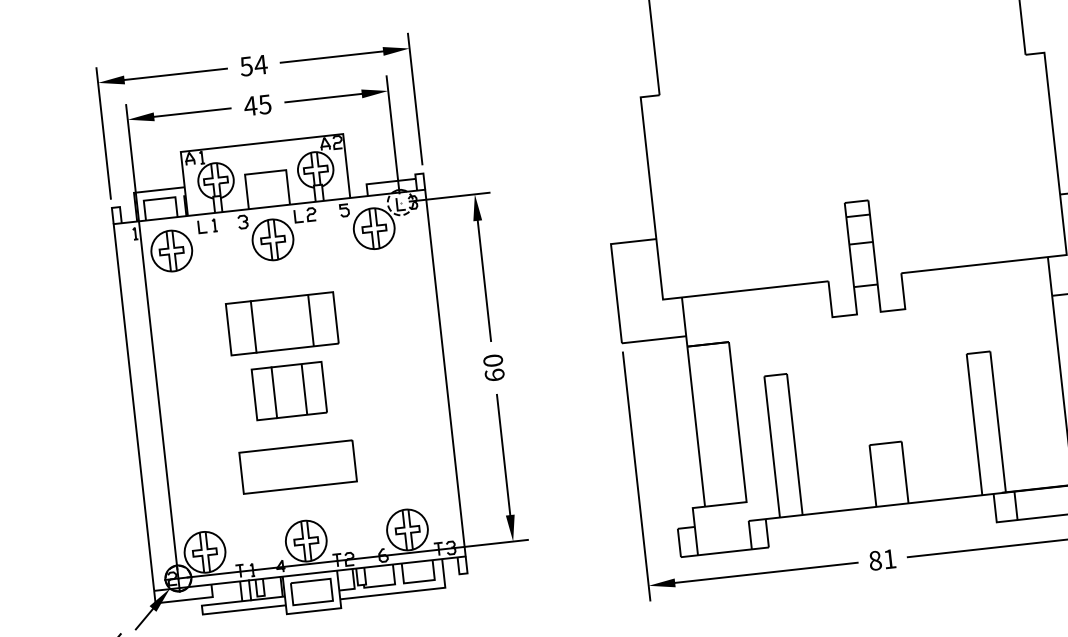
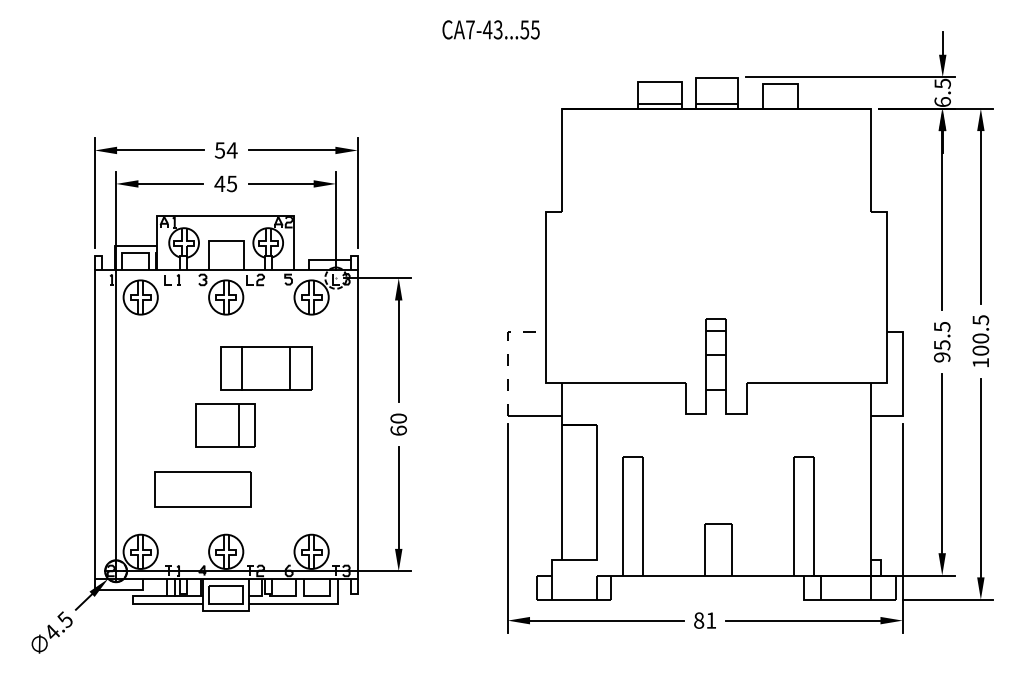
line: (613, 270) -> (507, 354), solid -> dashed
part: (282, 323) -> (266, 368), moved
line: (274, 391) -> (213, 424), removed
part: (297, 467) -> (202, 489), moved

